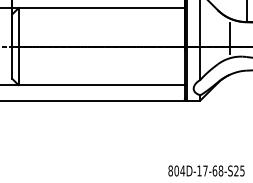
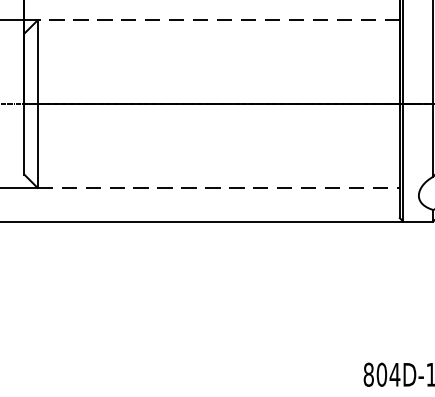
line: (101, 8) -> (218, 21), solid -> dashed
line: (102, 85) -> (220, 188), solid -> dashed

